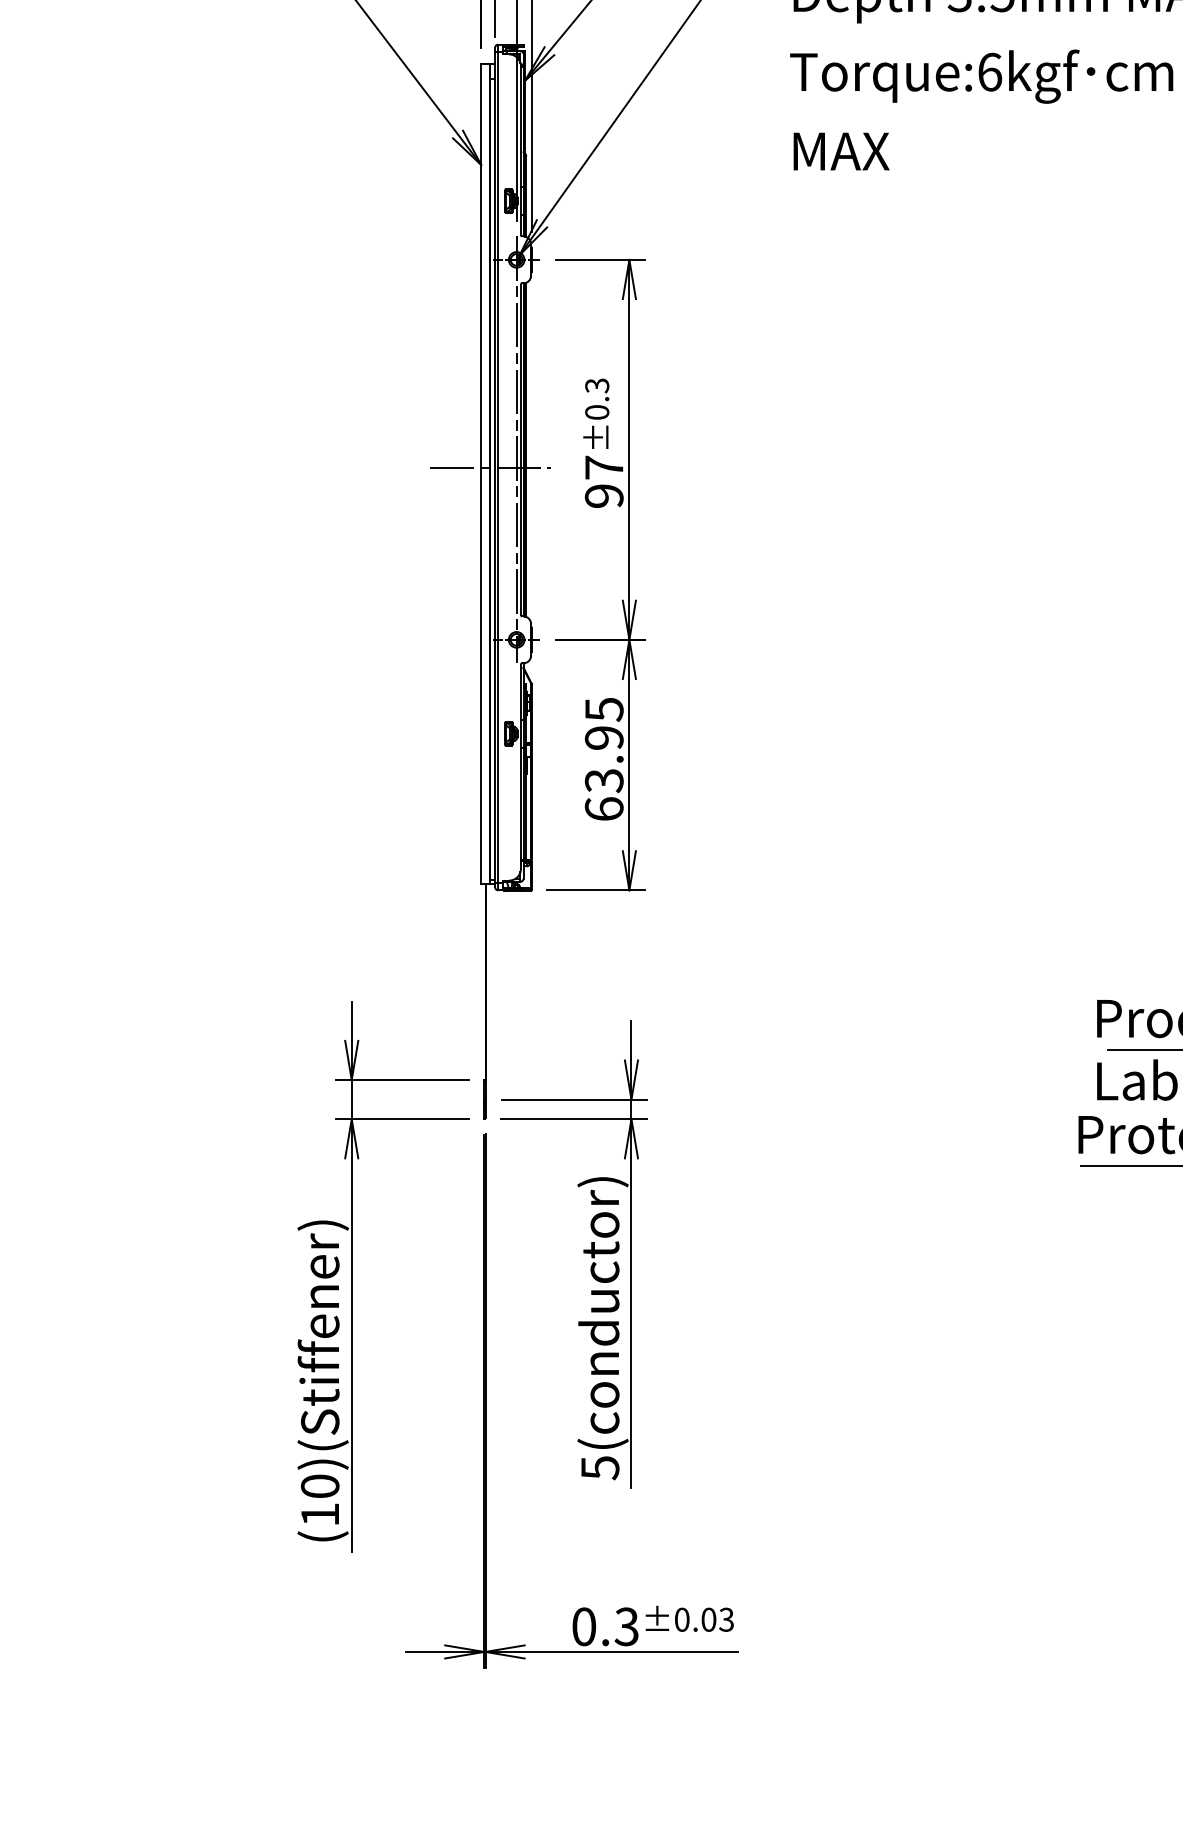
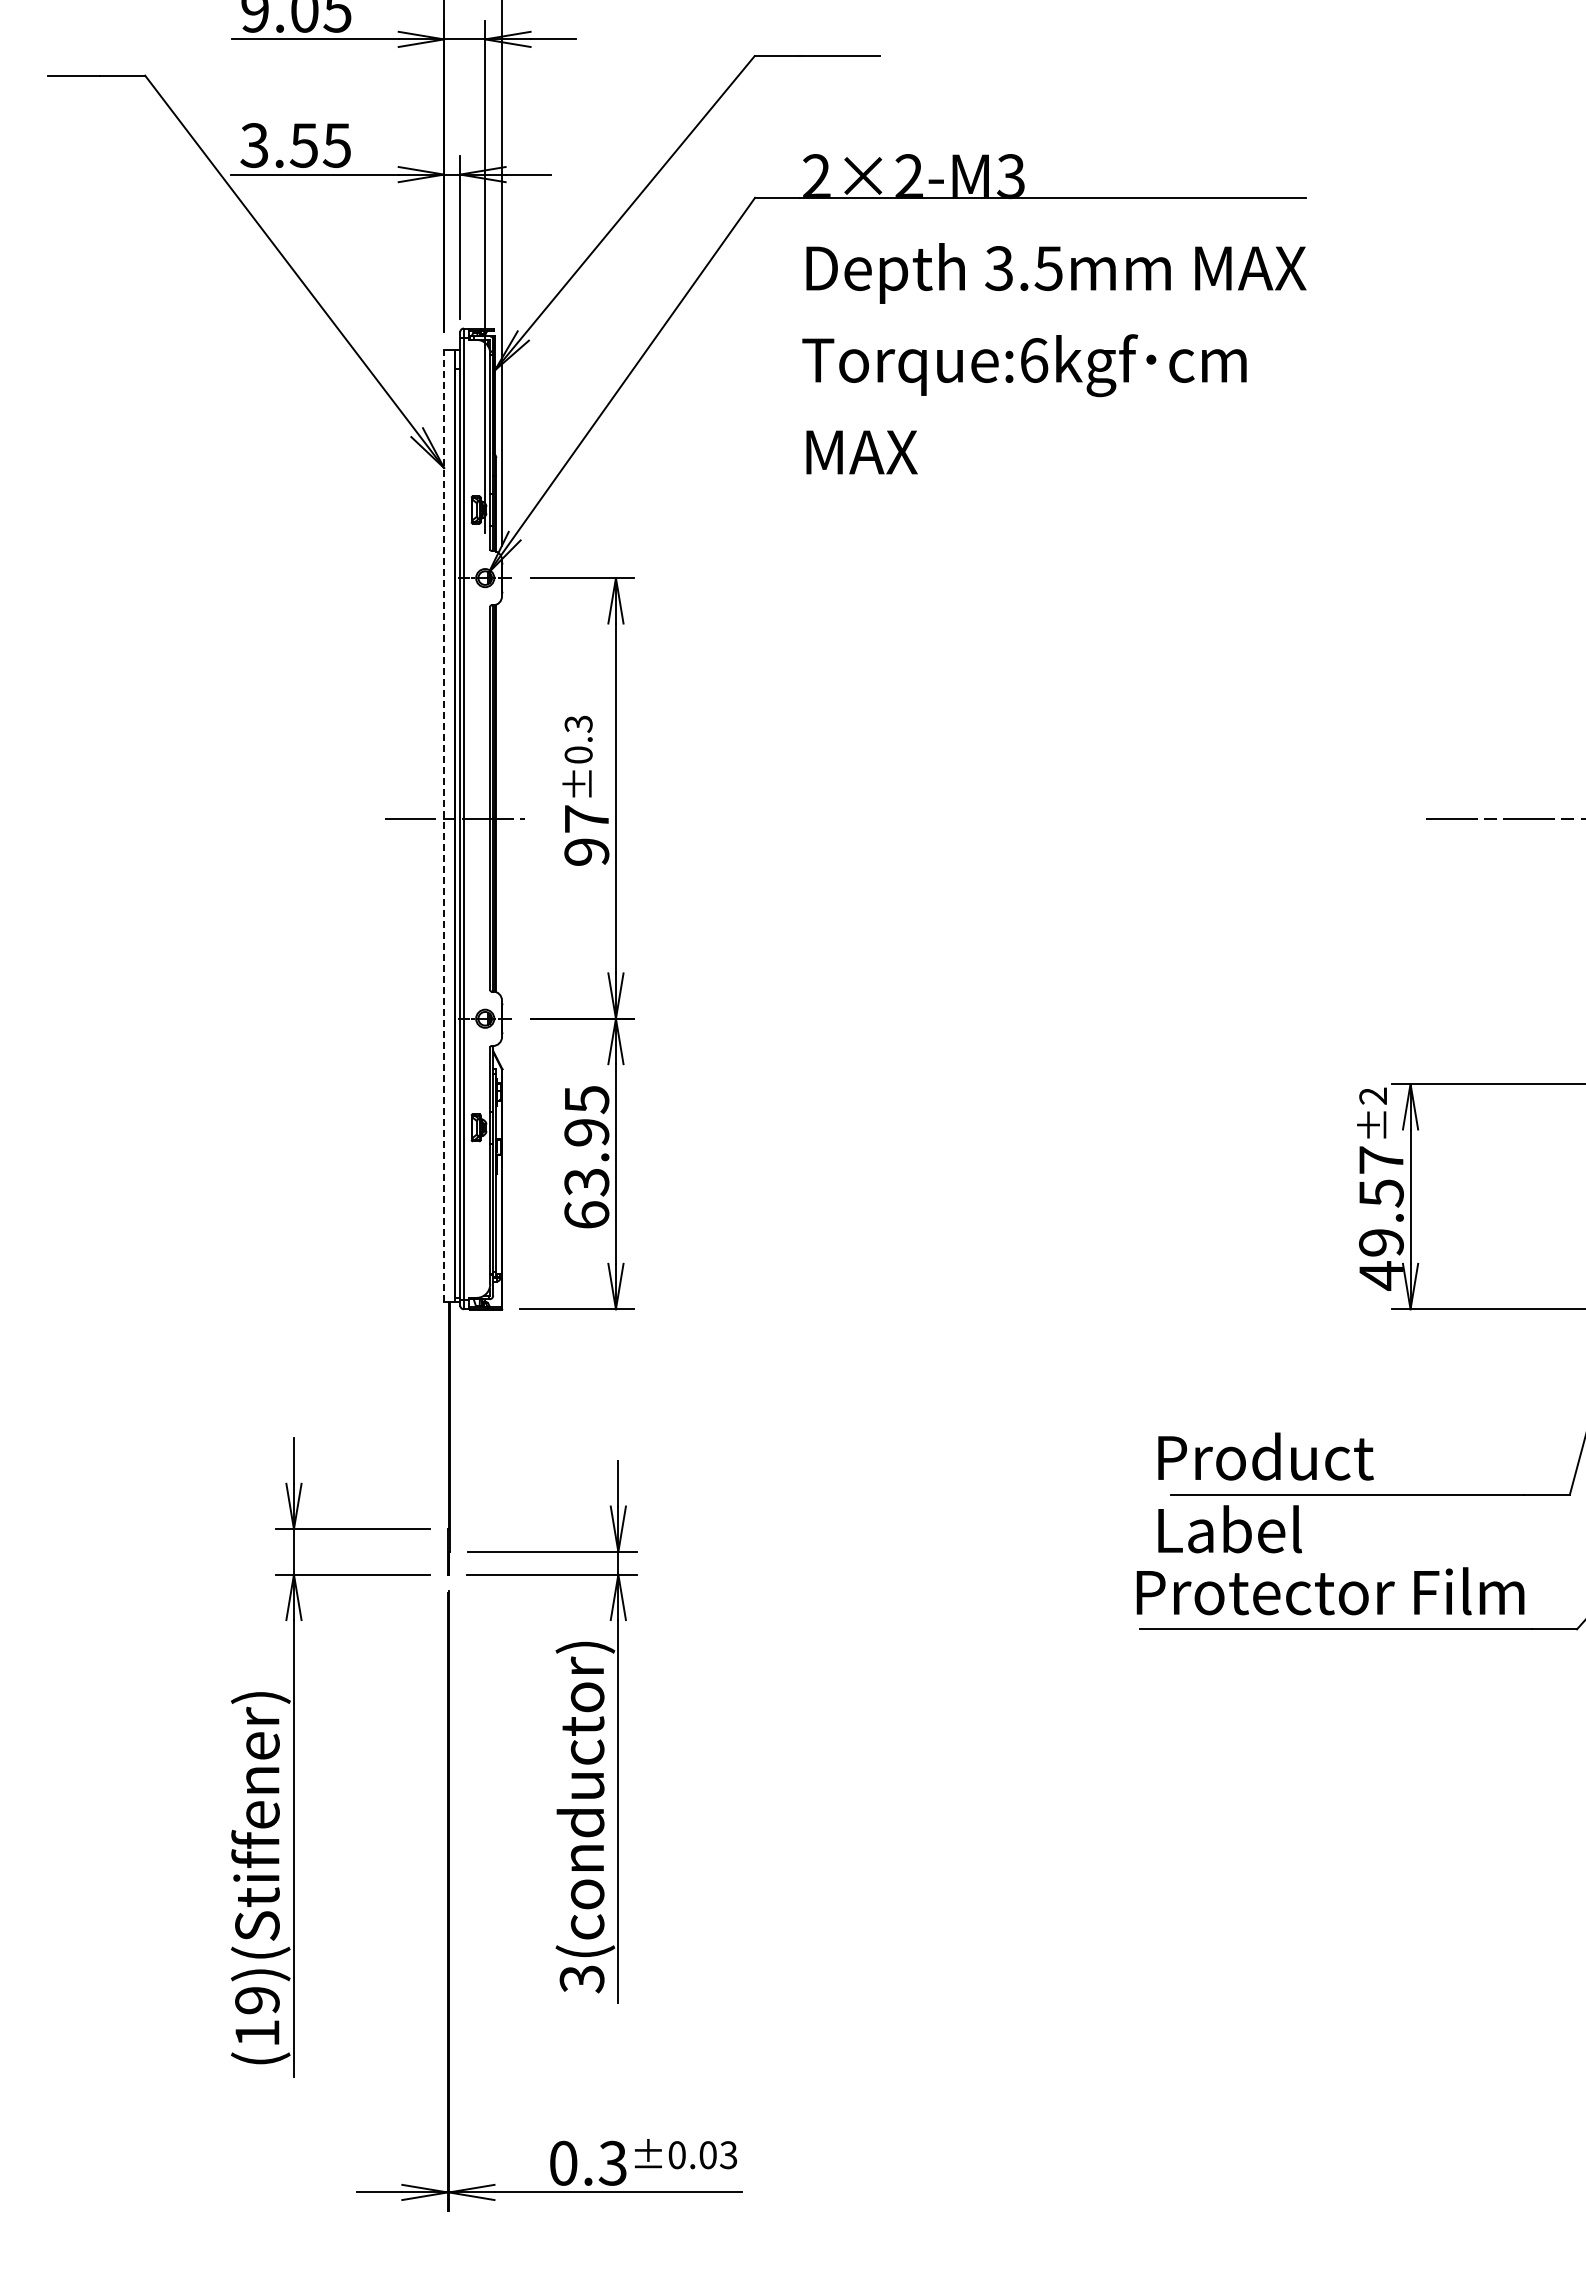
line: (516, 449) -> (485, 798), removed
line: (481, 474) -> (444, 826), solid -> dashed
text: (599, 1468) -> (581, 1979), 5(conductor) -> 3(conductor)
text: (320, 1486) -> (257, 2000), (10)( -> (19)(

